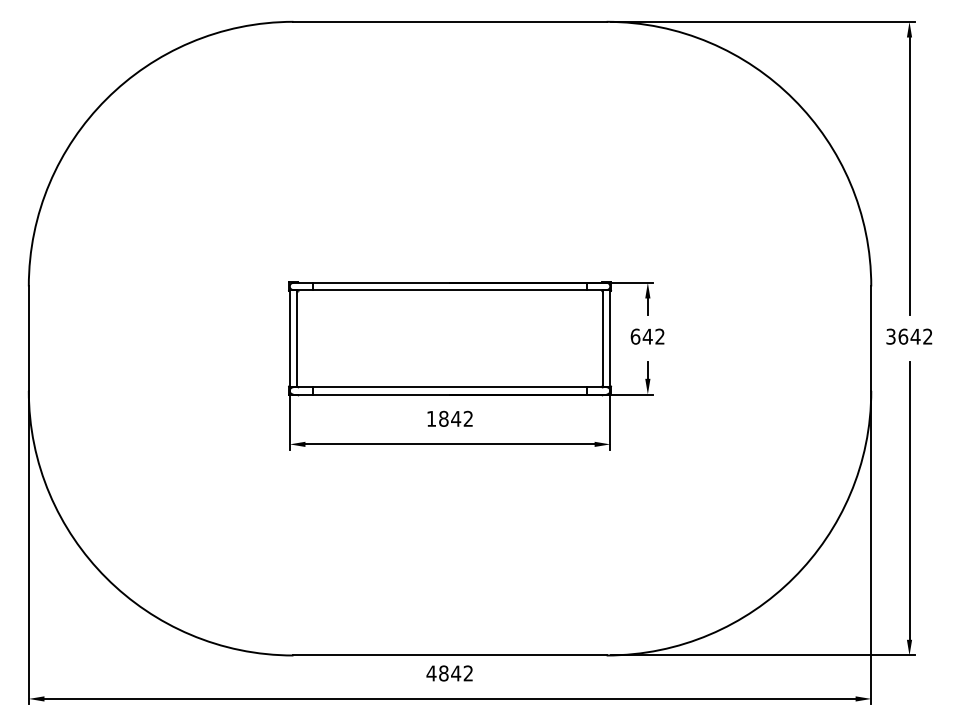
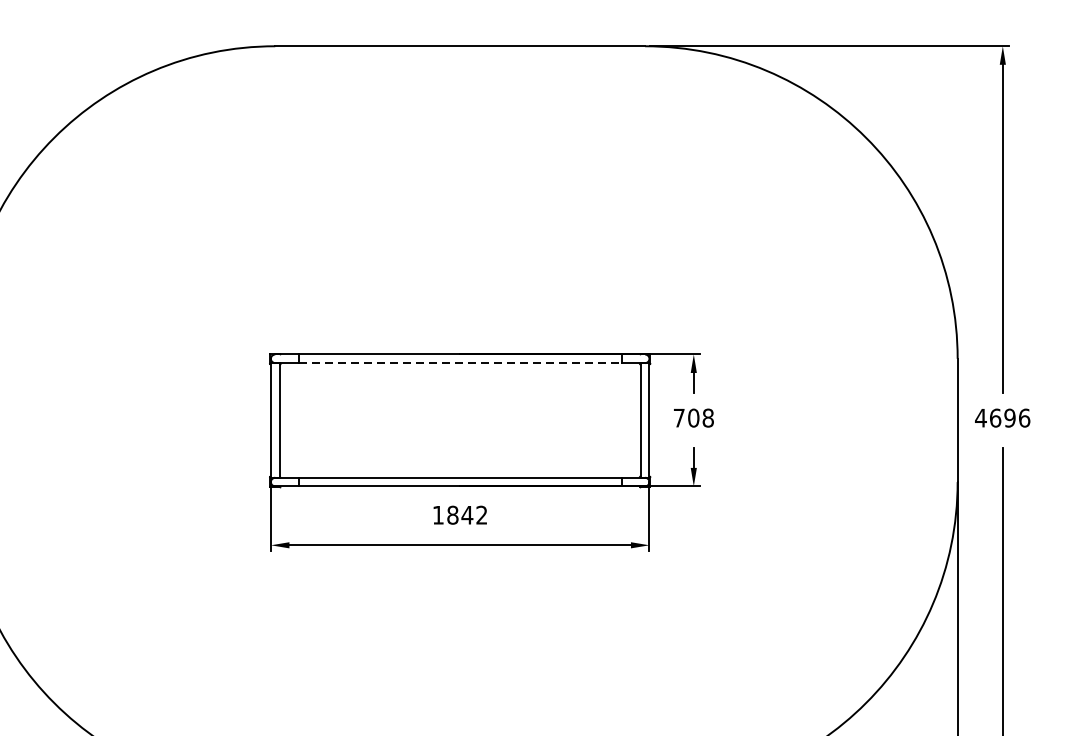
line: (450, 290) -> (460, 363), solid -> dashed
text: (647, 336) -> (693, 417), 642 -> 708
text: (908, 336) -> (1001, 417), 3642 -> 4696

